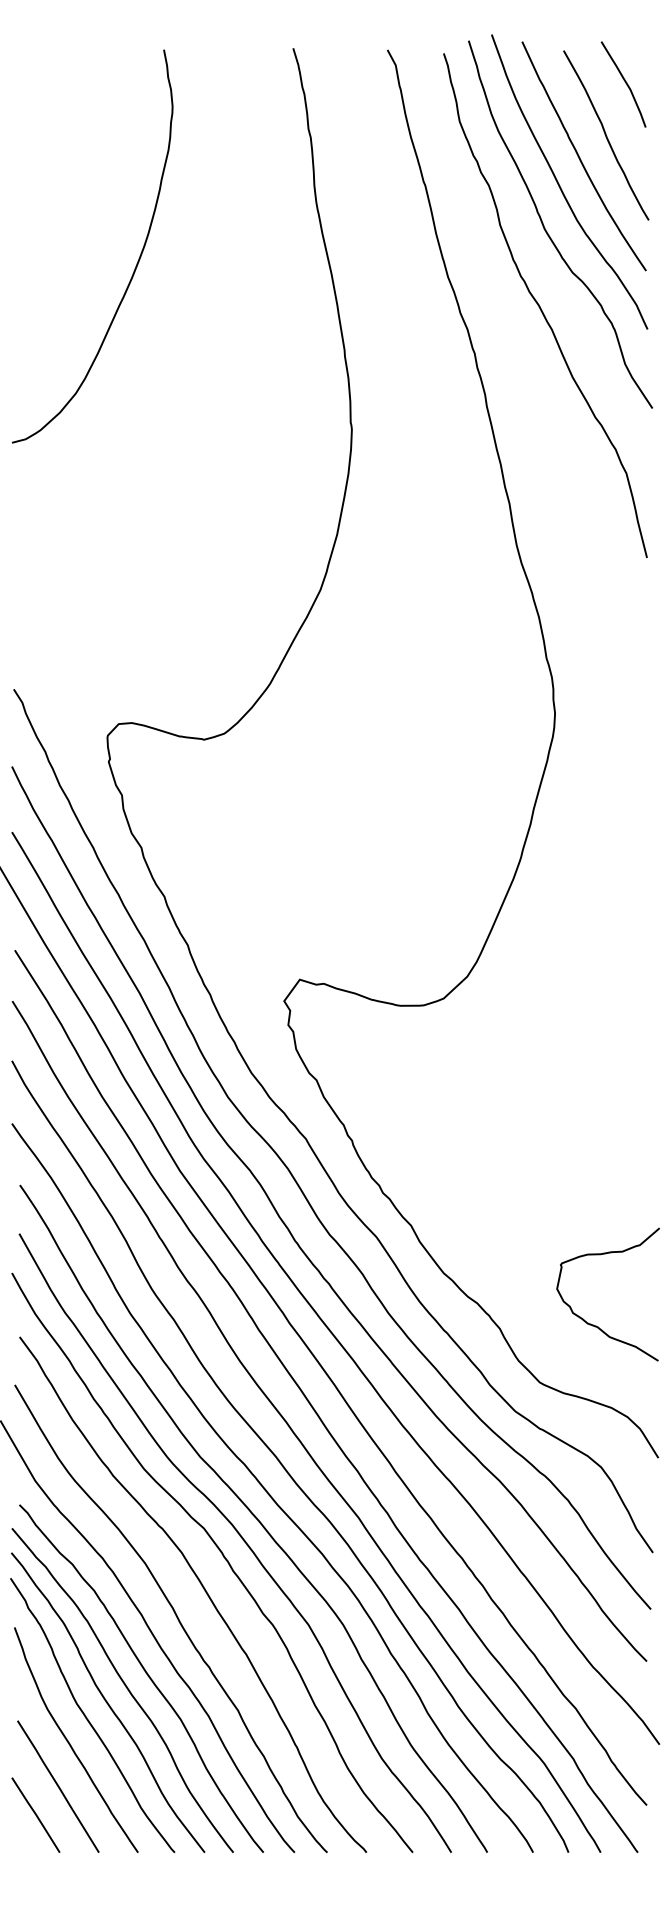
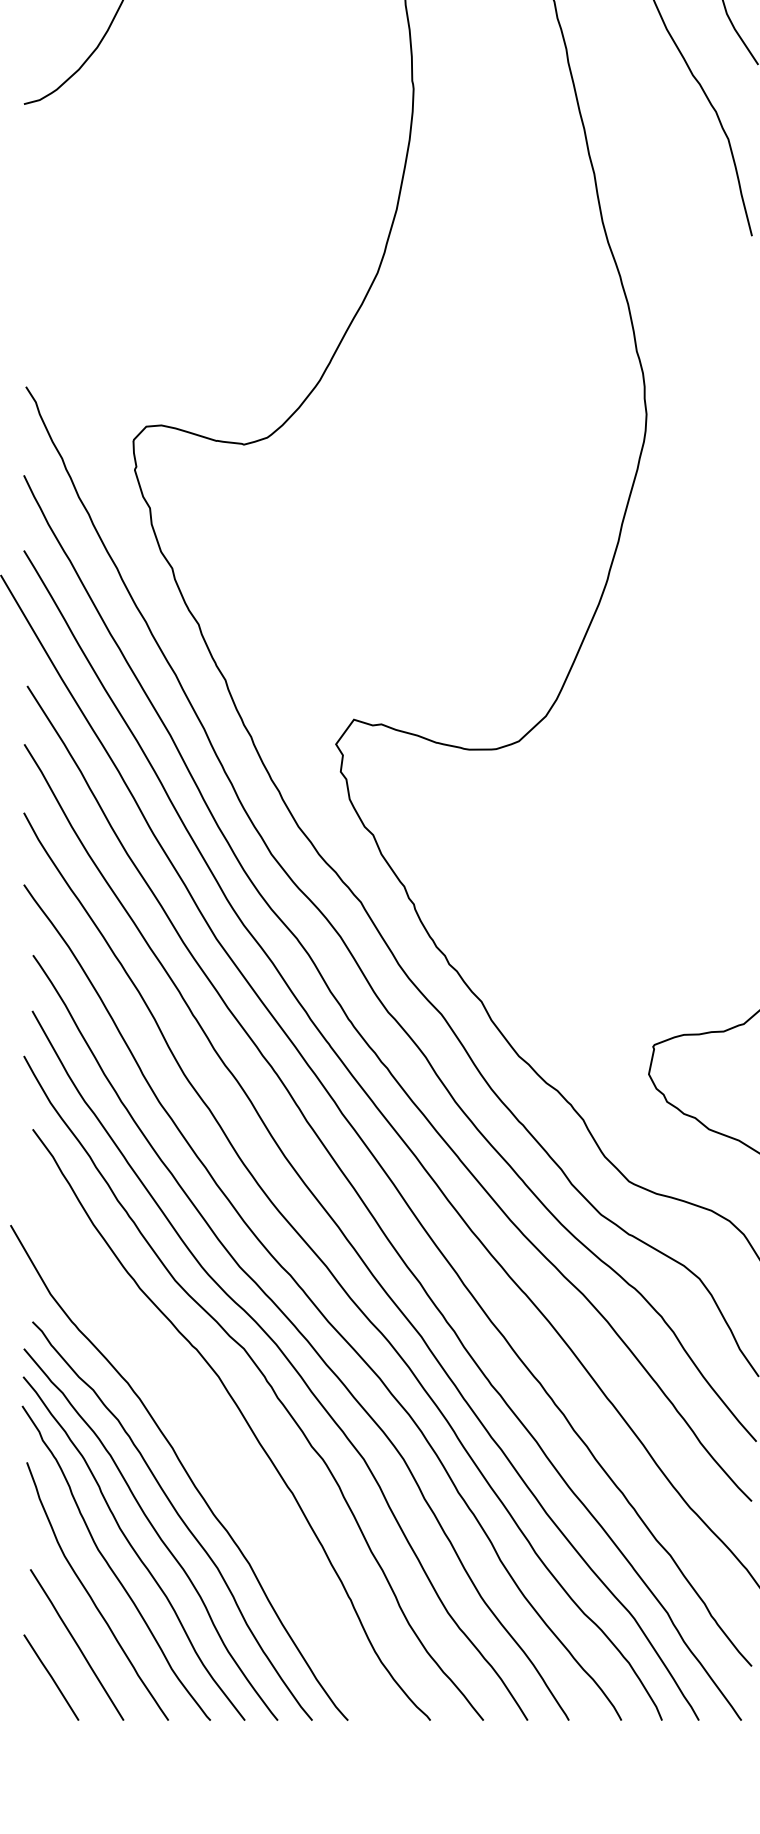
curve: (175, 1615) -> (211, 1448), removed

